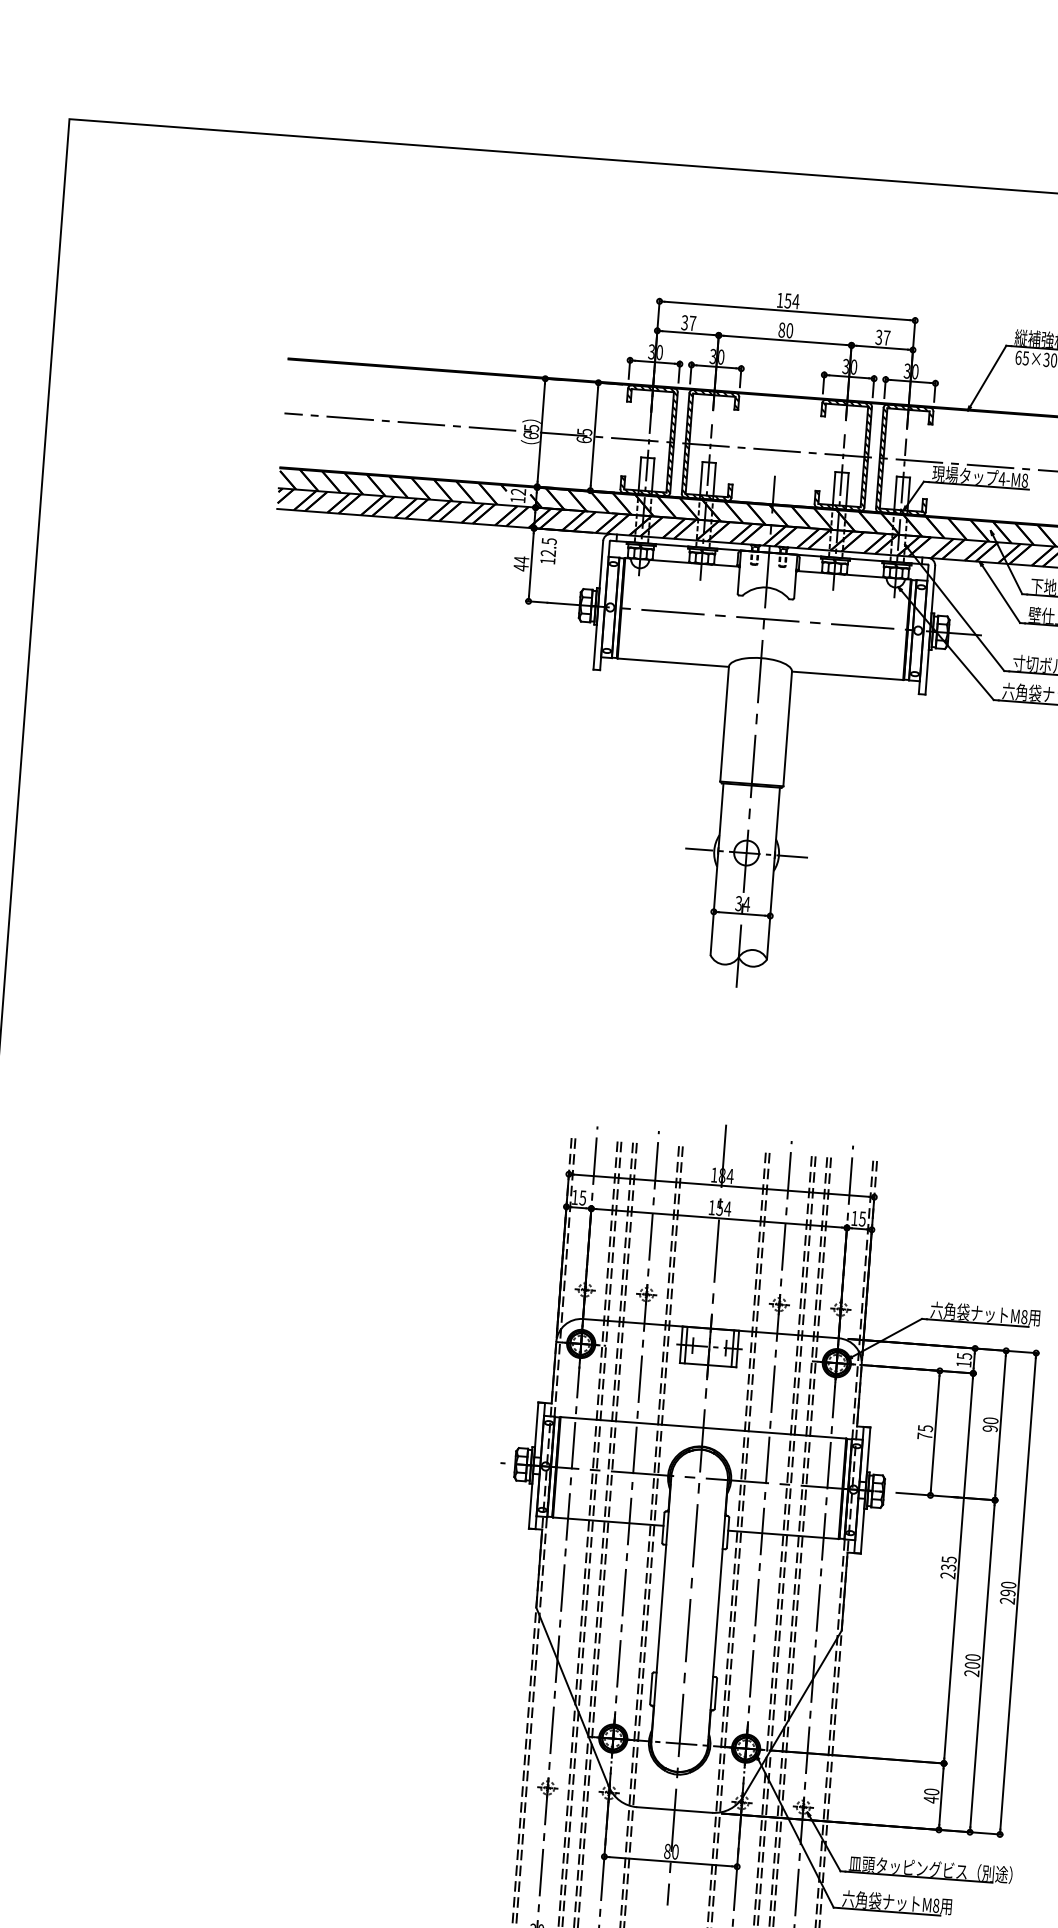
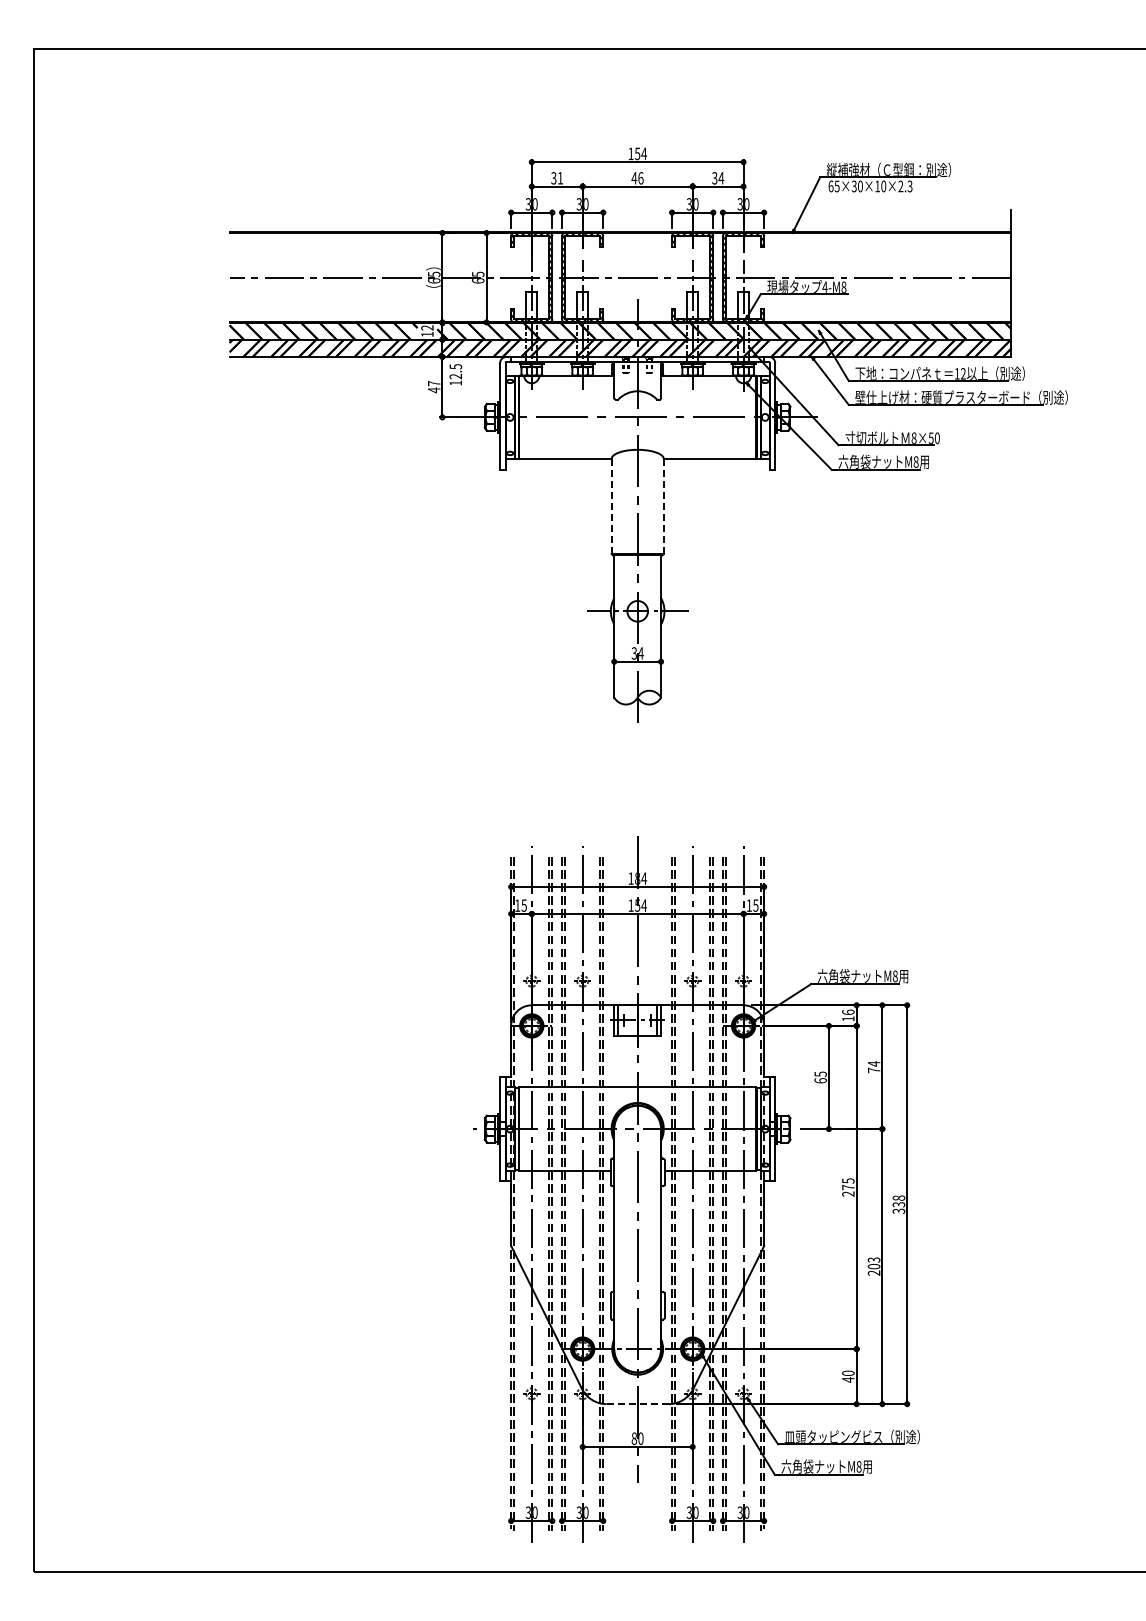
text: (692, 323) -> (560, 178), 37 -> 31
text: (785, 330) -> (637, 178), 80 -> 46
text: (887, 338) -> (721, 178), 37 -> 34
text: (522, 559) -> (434, 383), 44 -> 47
line: (724, 724) -> (611, 506), solid -> dashed
line: (787, 728) -> (663, 506), solid -> dashed
text: (964, 1356) -> (848, 1012), 15 -> 16
text: (989, 1425) -> (873, 1067), 90 -> 74
text: (924, 1435) -> (820, 1080), 75 -> 65
text: (948, 1567) -> (848, 1187), 235 -> 275
text: (1008, 1592) -> (899, 1204), 290 -> 338
text: (973, 1656) -> (874, 1259), 200 -> 203
line: (675, 1810) -> (638, 1404), solid -> dashed

